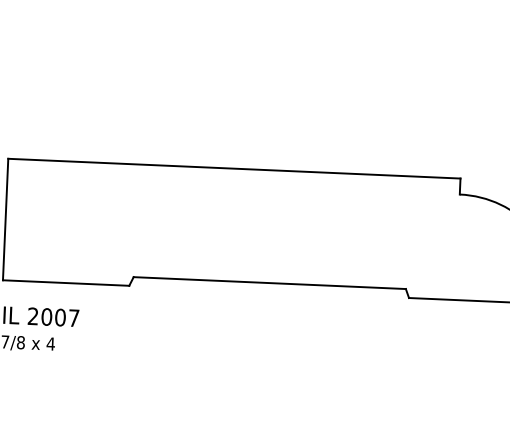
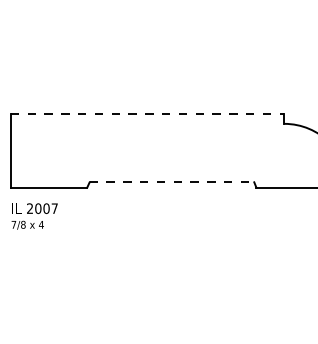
line: (234, 169) -> (147, 114), solid -> dashed
line: (270, 283) -> (172, 182), solid -> dashed

